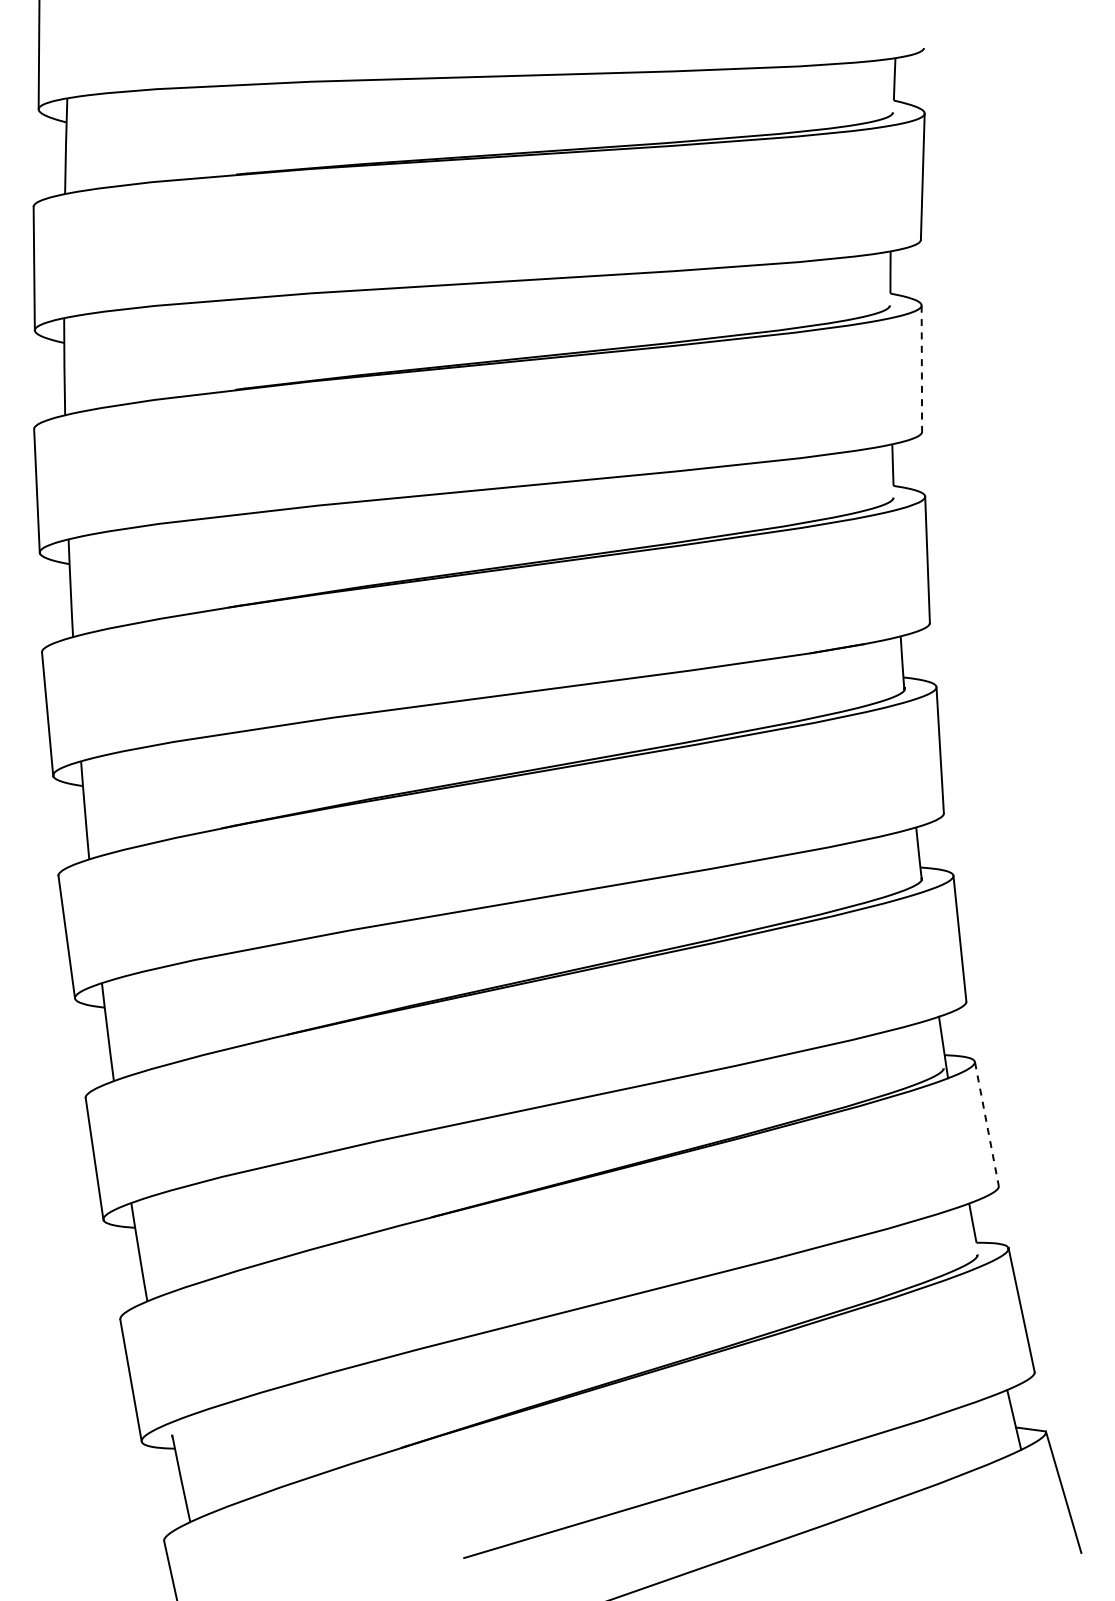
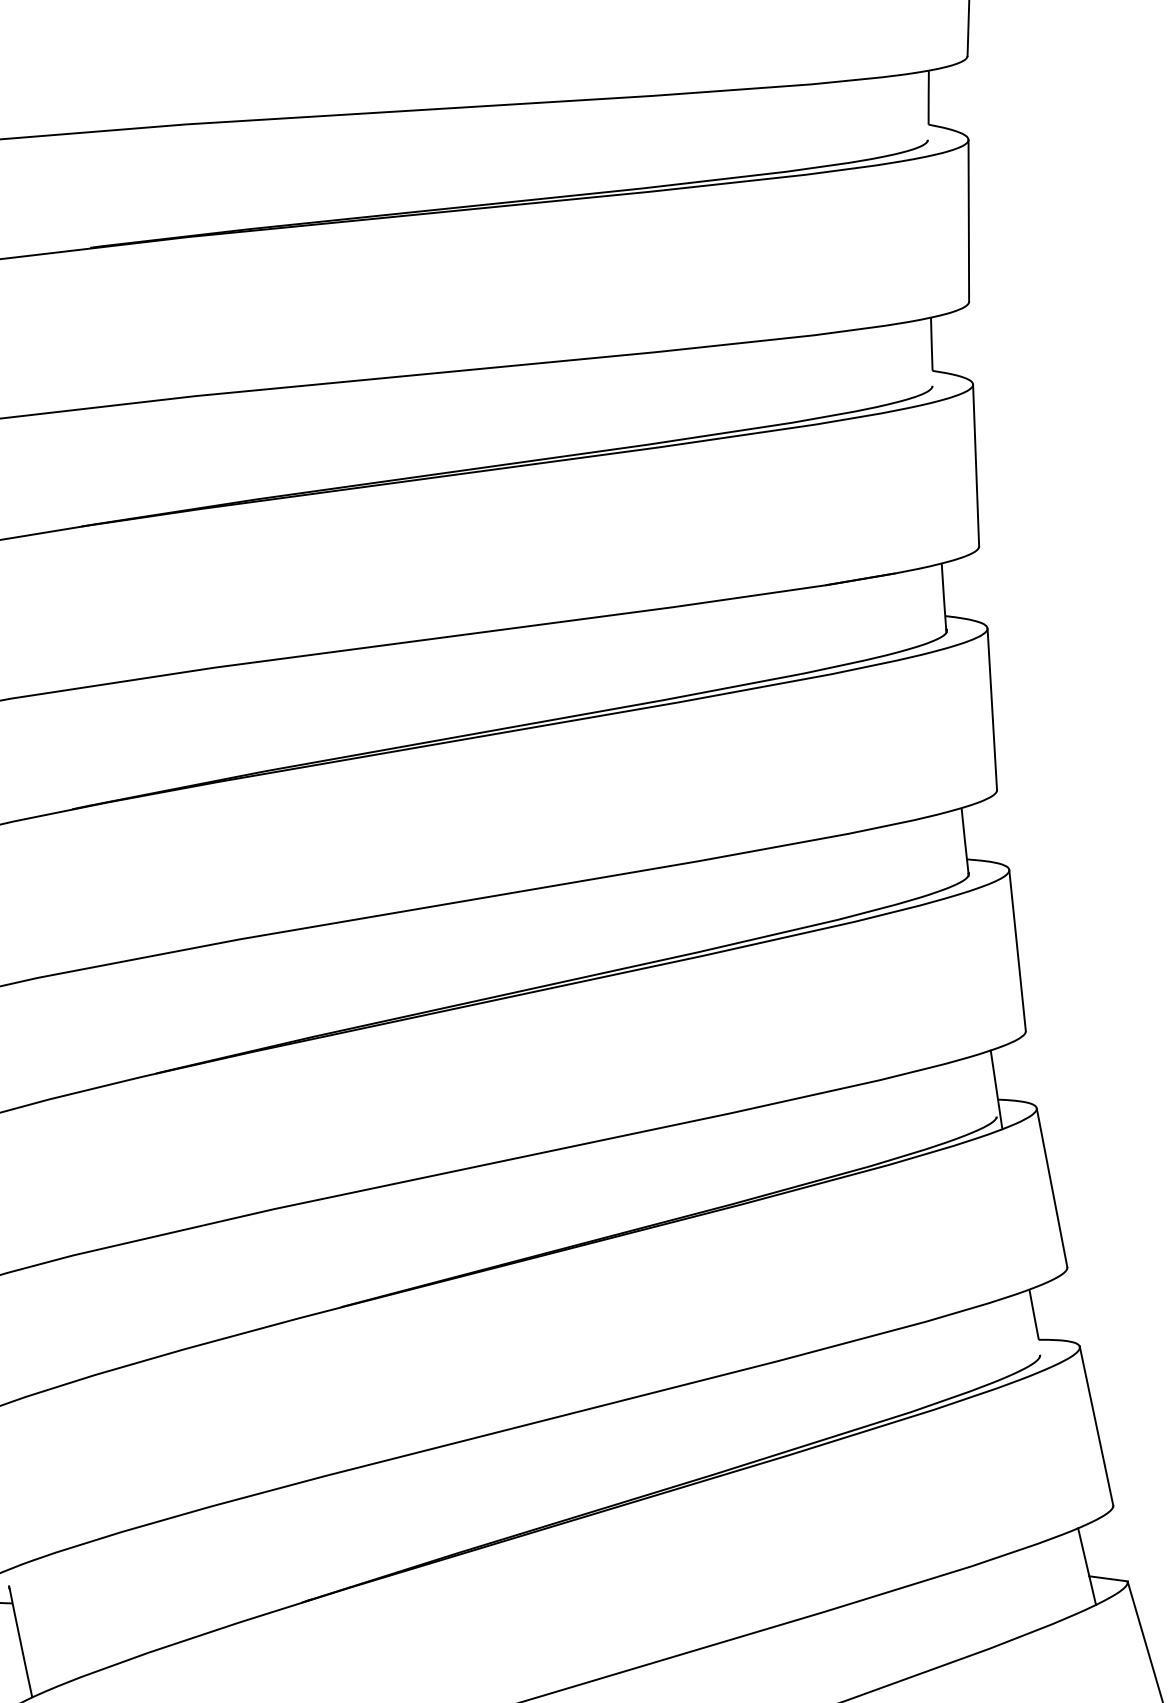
line: (921, 369) -> (968, 221), dashed -> solid
line: (986, 1124) -> (1051, 1188), dashed -> solid

